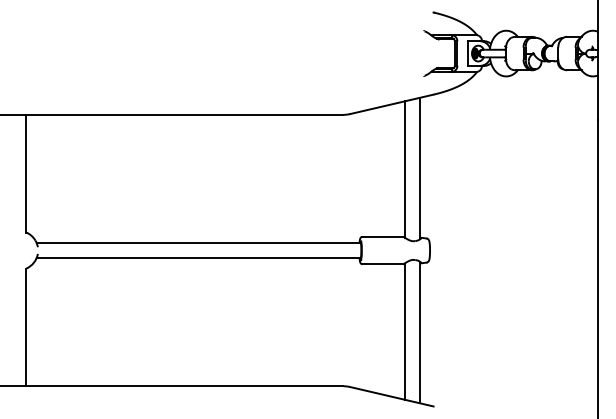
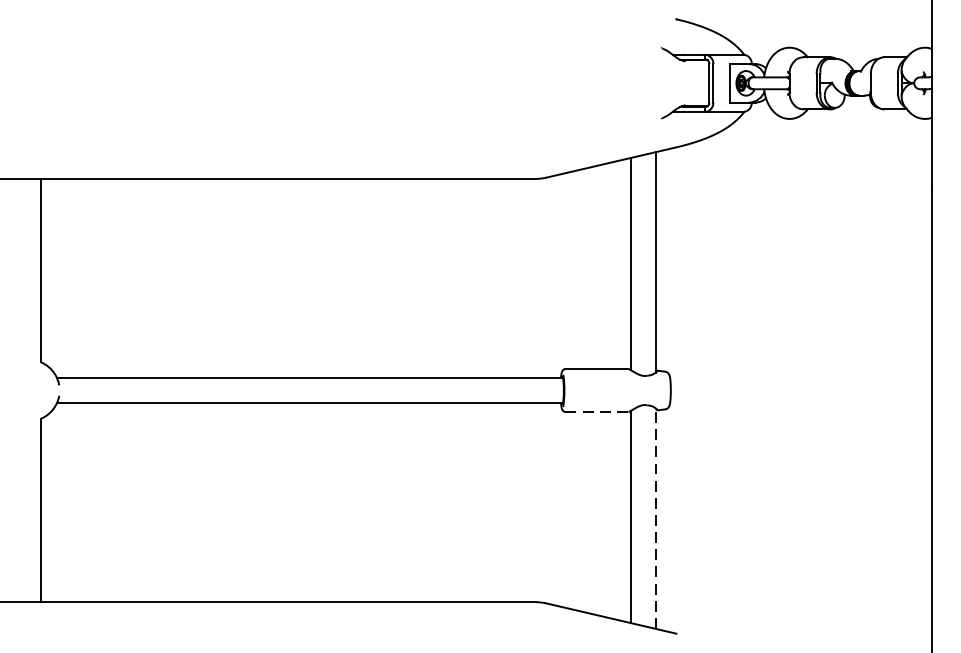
line: (383, 264) -> (598, 412), solid -> dashed
line: (420, 332) -> (655, 518), solid -> dashed

